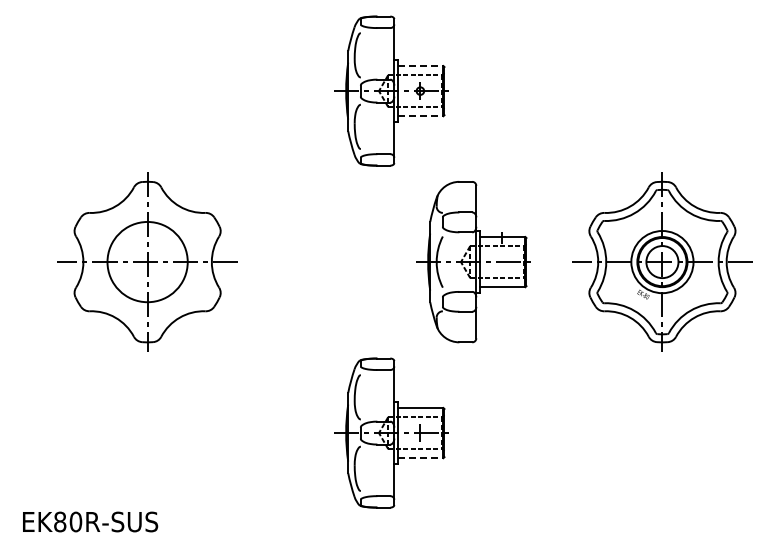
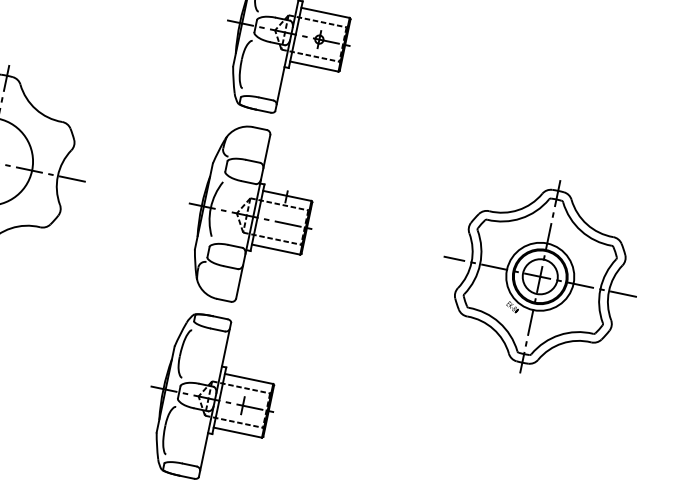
line: (420, 66) -> (325, 13), dashed -> solid
line: (420, 116) -> (313, 66), dashed -> solid
part: (473, 262) -> (250, 216), moved
line: (420, 458) -> (237, 432), dashed -> solid

